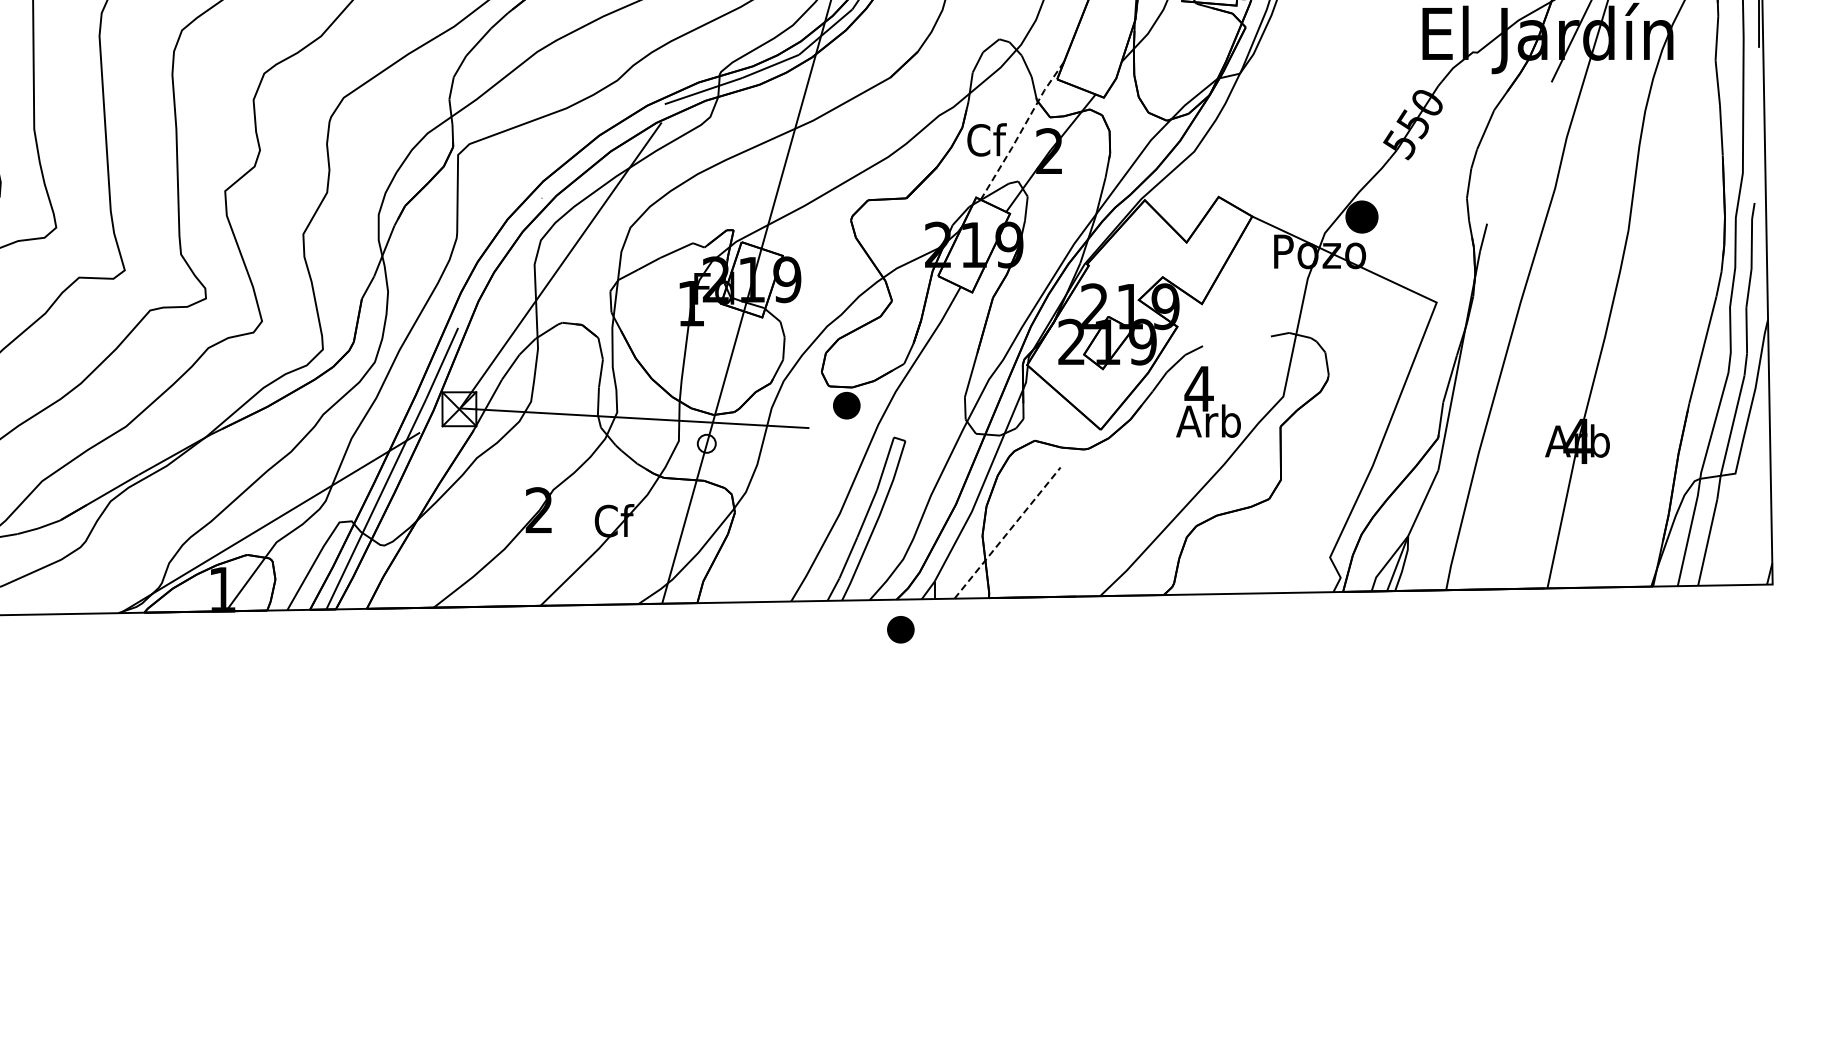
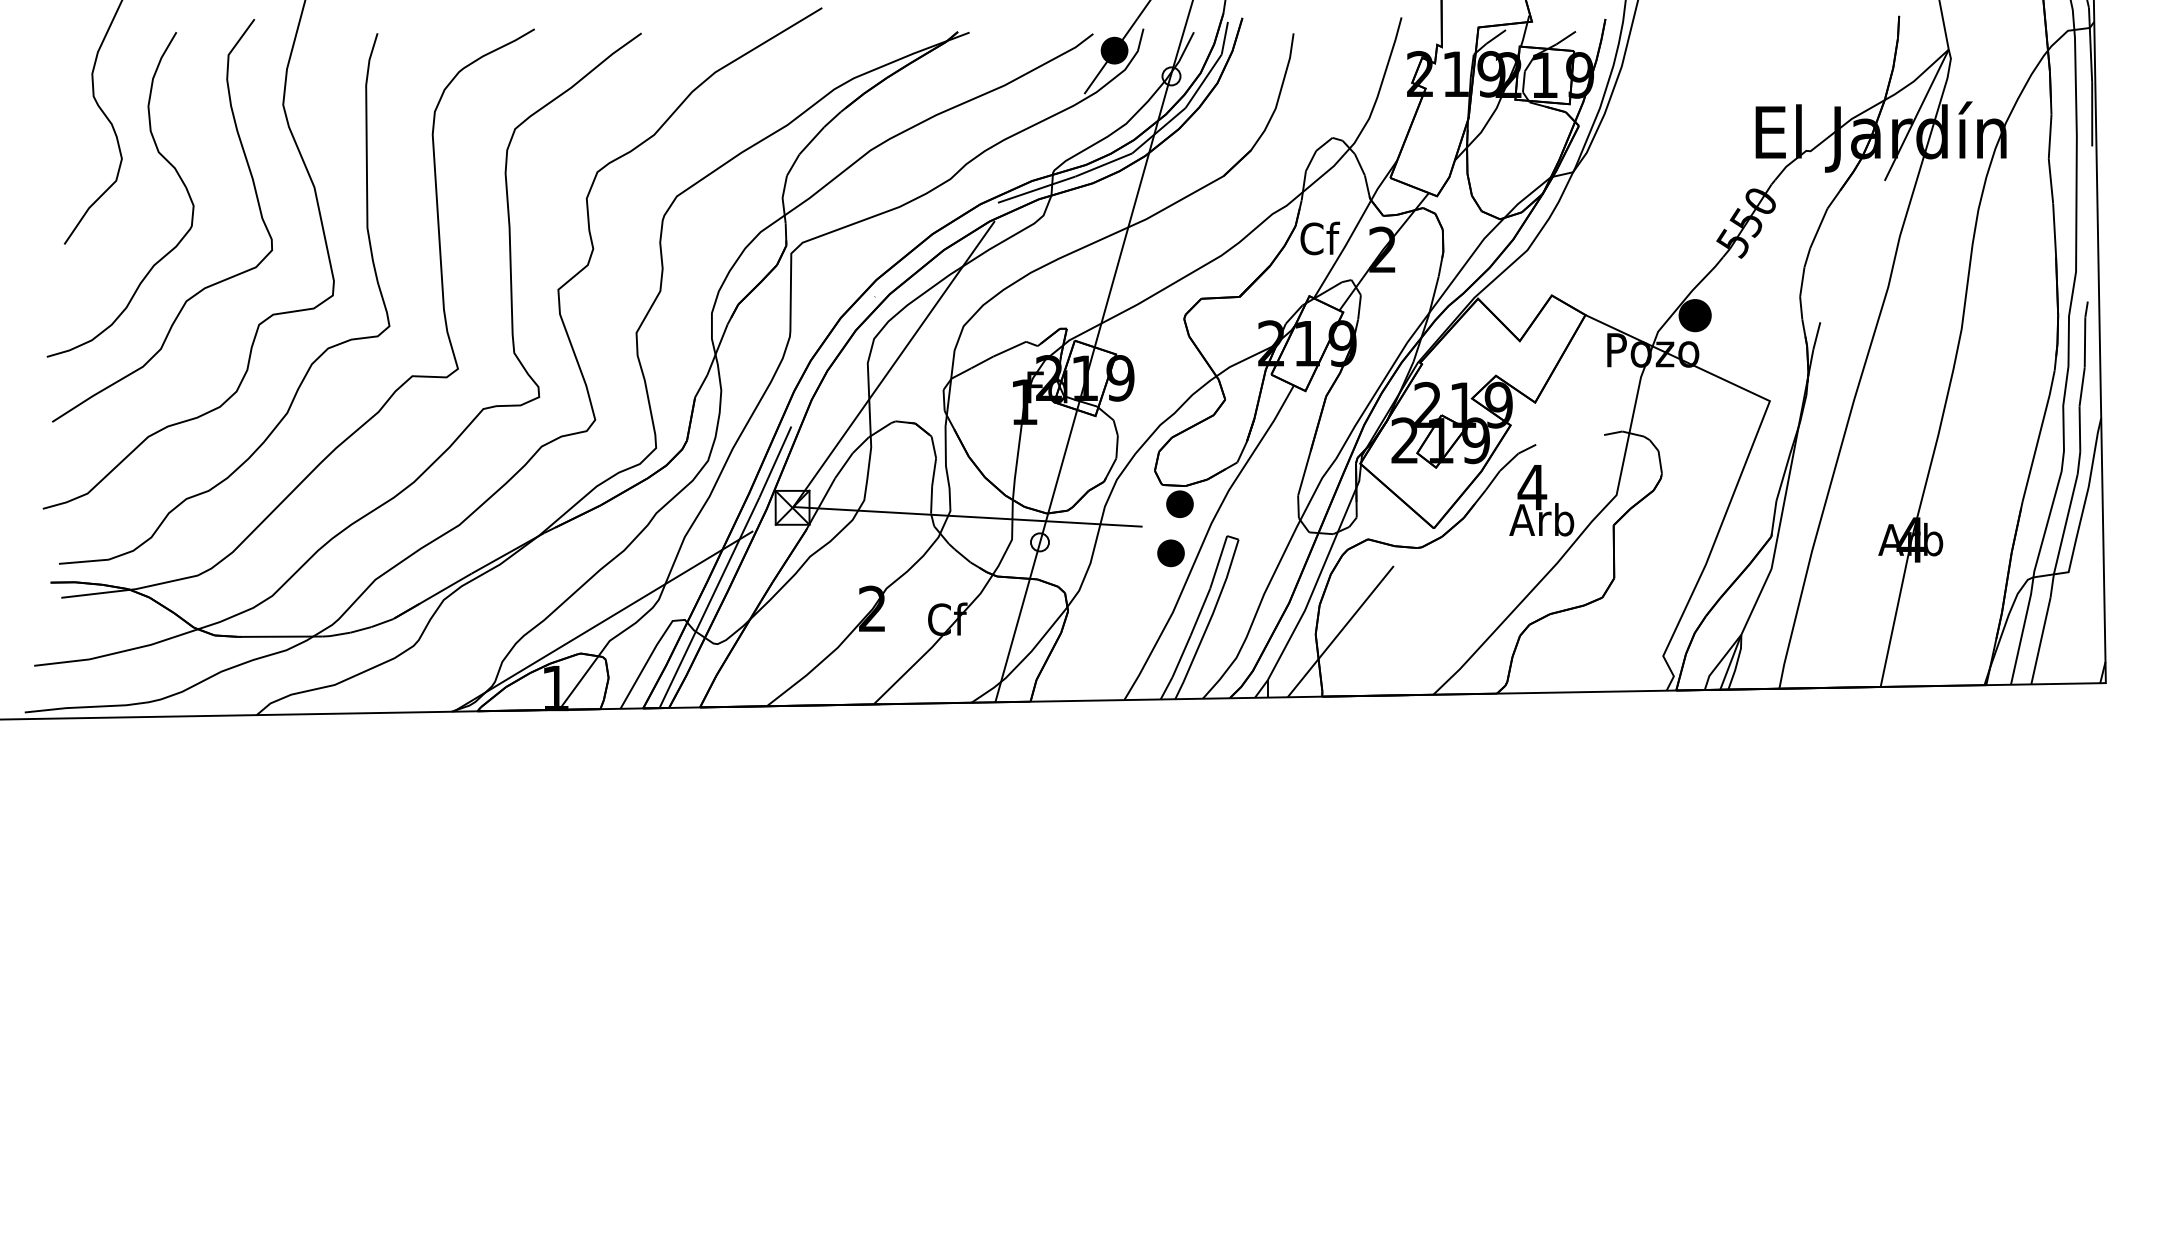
line: (1022, 129) -> (1355, 228), dashed -> solid
line: (1008, 532) -> (1341, 631), dashed -> solid
part: (900, 629) -> (1170, 553), moved

